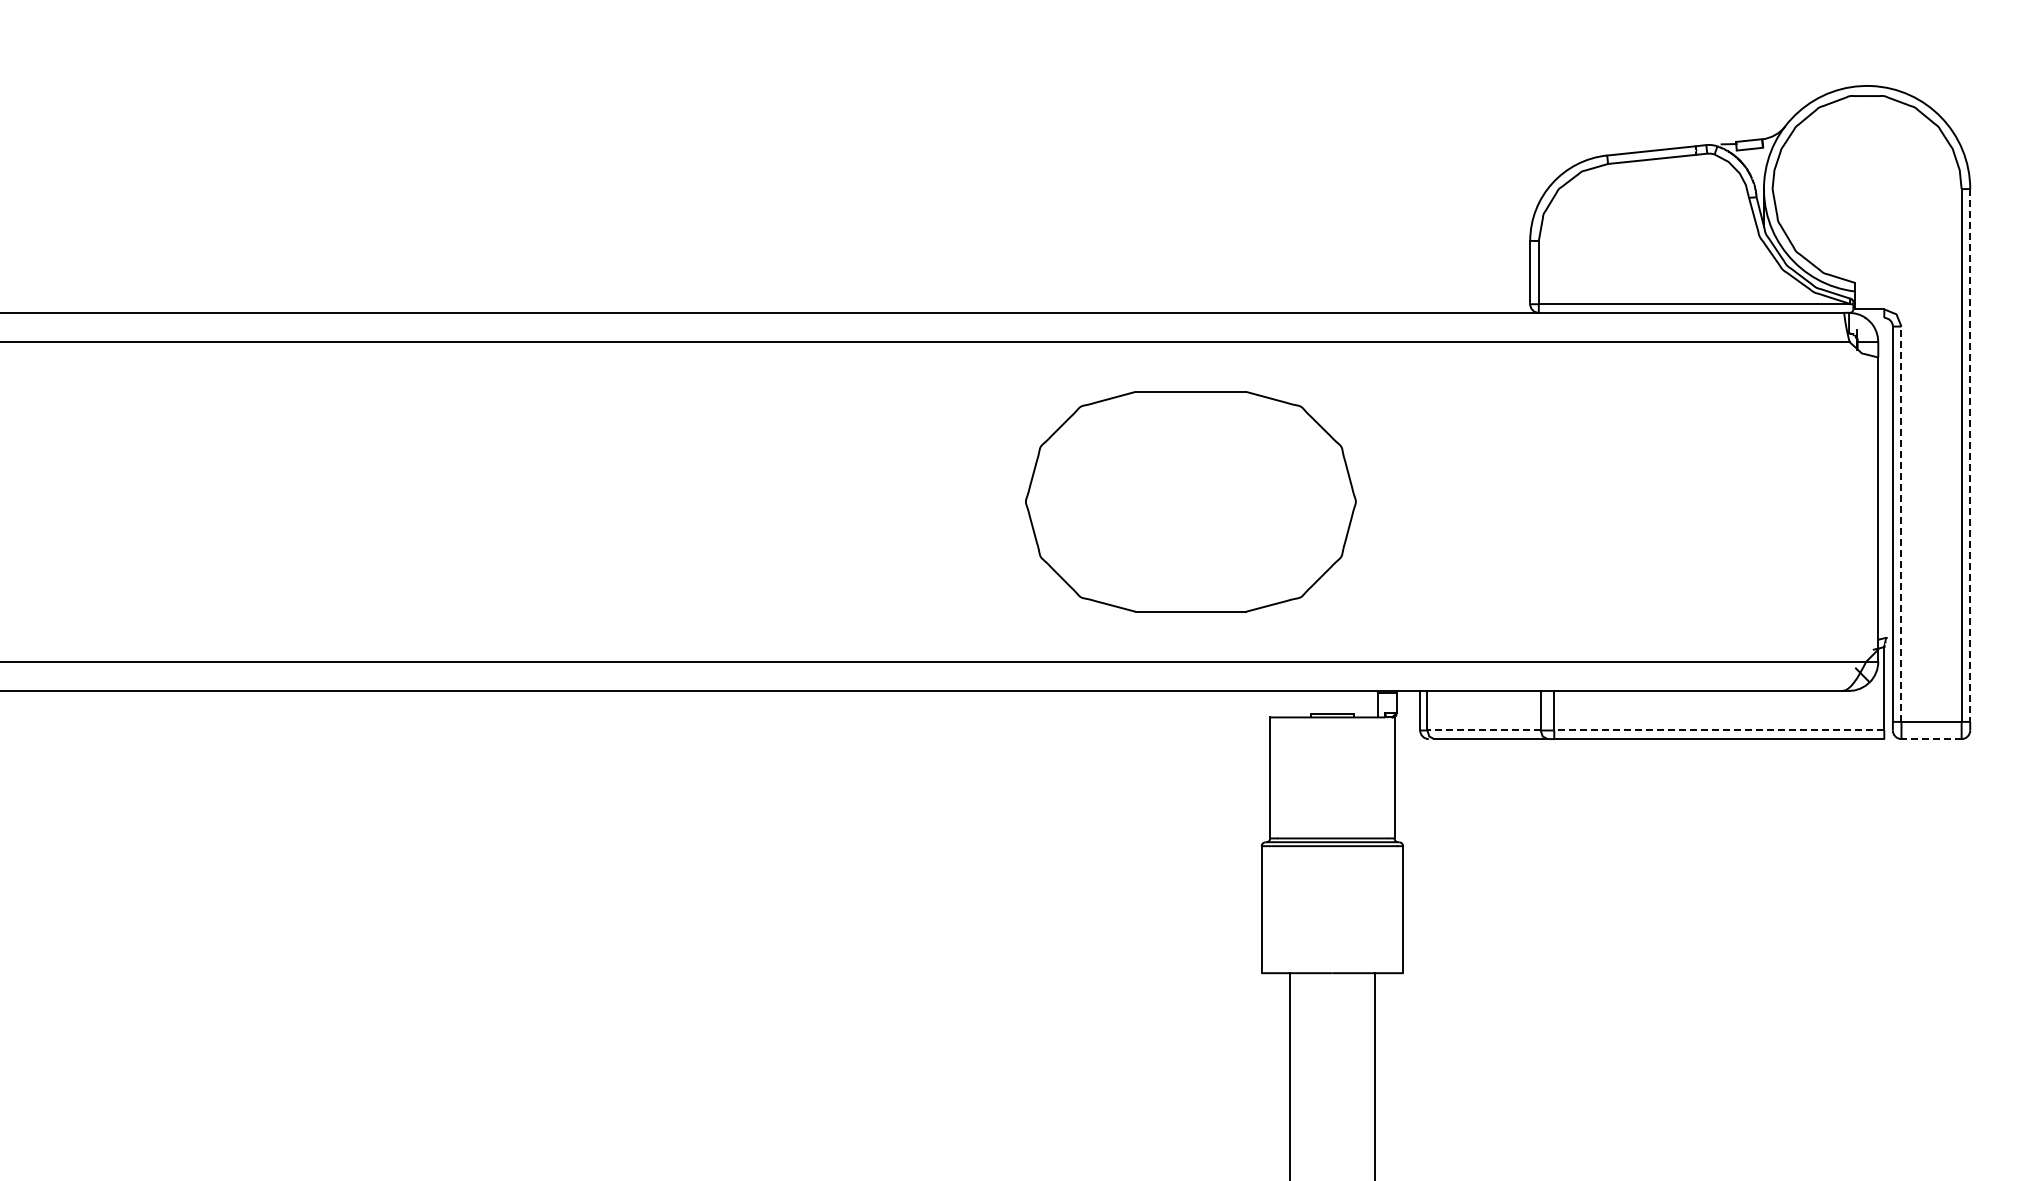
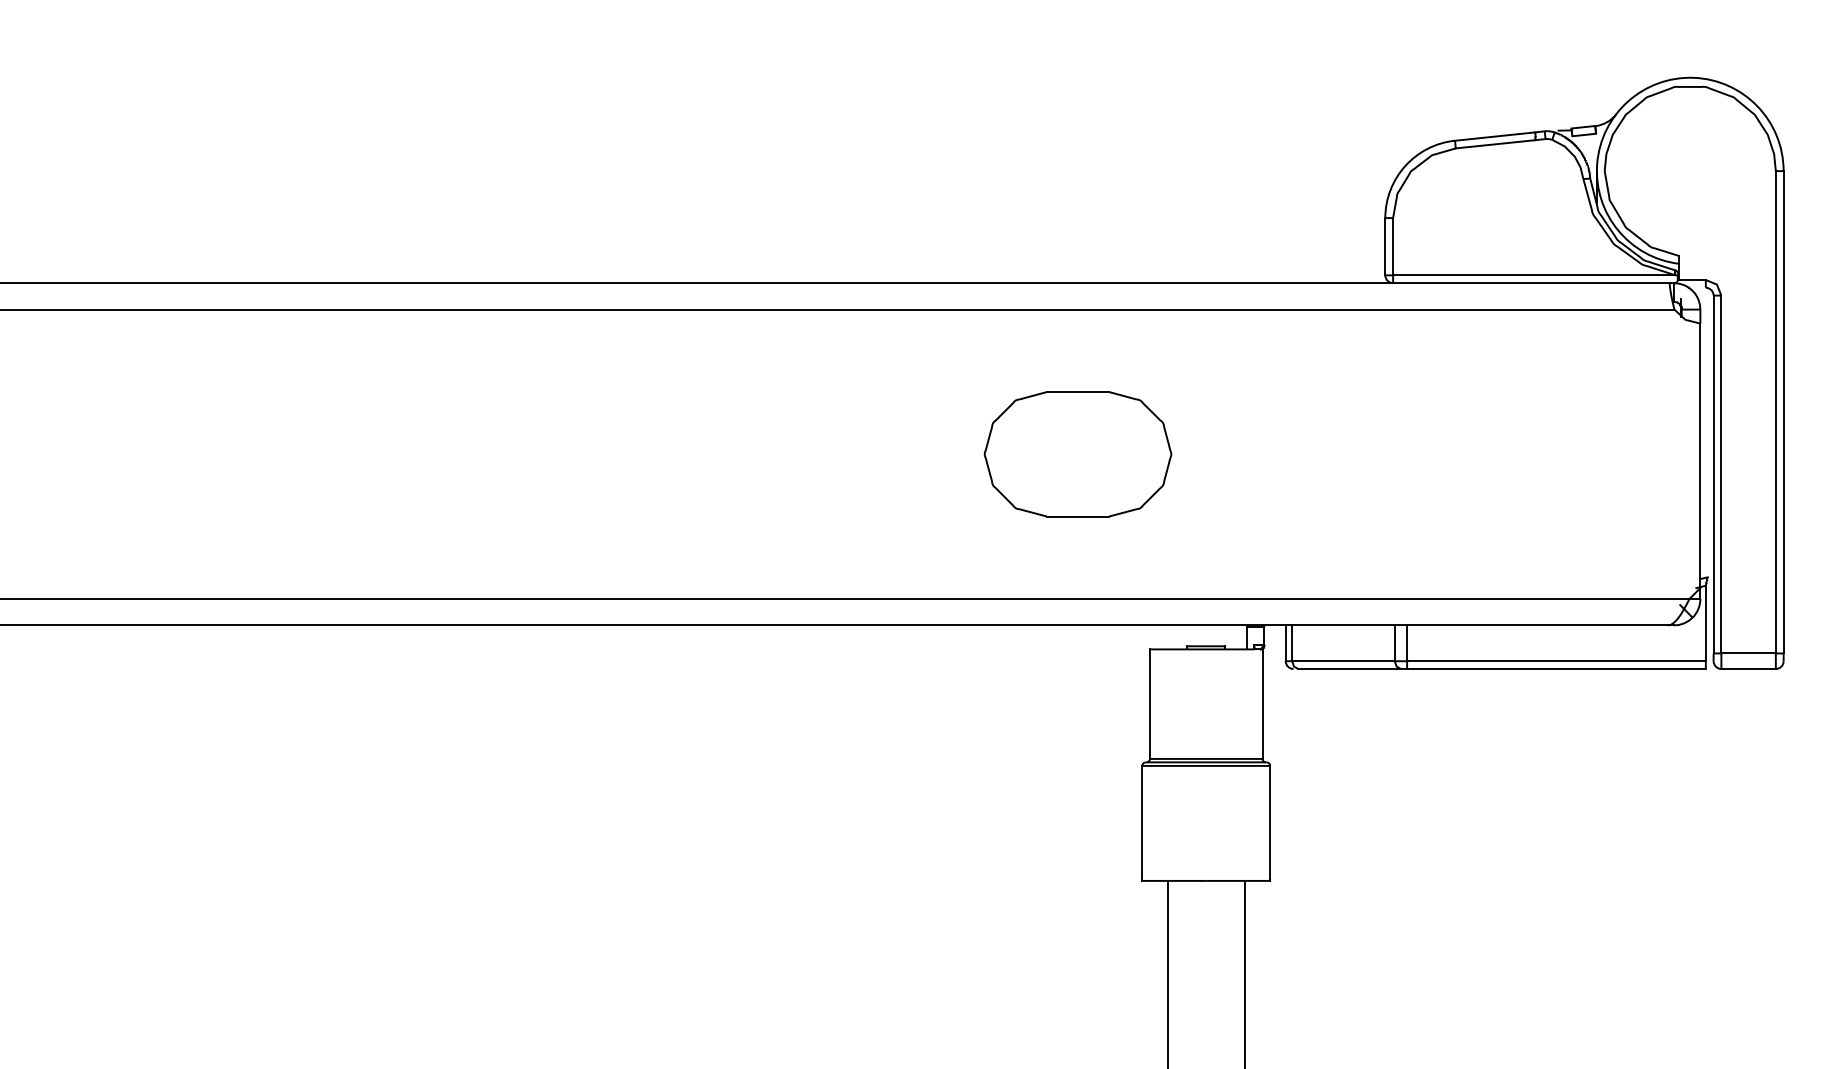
line: (1970, 455) -> (1783, 412), dashed -> solid
part: (1190, 501) -> (1077, 453), size x0.62
line: (1901, 524) -> (1721, 474), dashed -> solid
line: (1484, 730) -> (1343, 661), dashed -> solid
line: (1718, 730) -> (1555, 661), dashed -> solid
line: (1931, 739) -> (1748, 669), dashed -> solid

